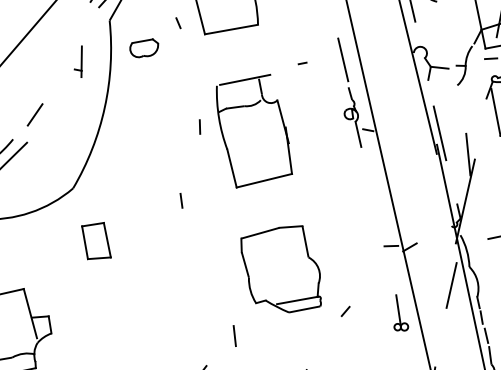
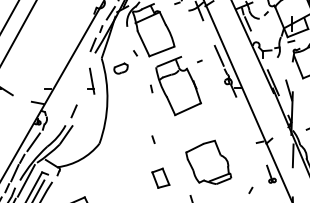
part: (81, 60) -> (91, 80), size x1.67
part: (248, 131) -> (175, 86), moved
part: (96, 239) -> (160, 177), moved
line: (345, 309) -> (250, 189), moved

